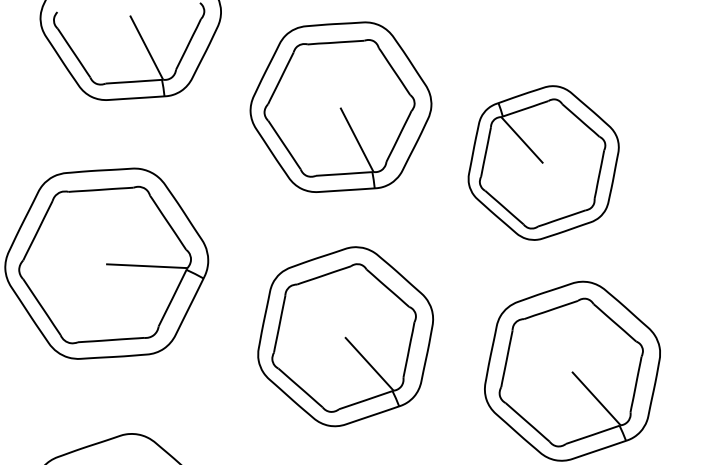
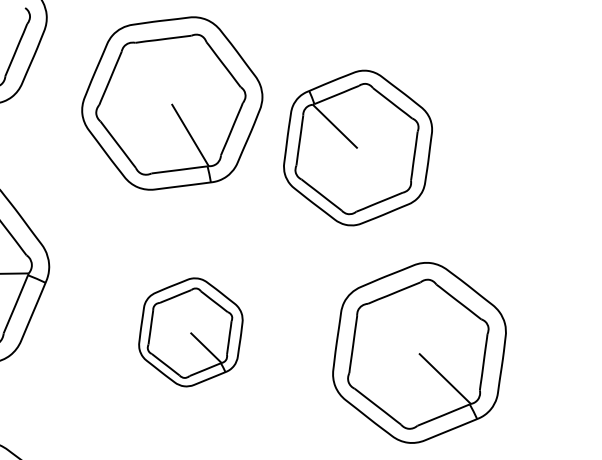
part: (543, 162) -> (357, 147), moved
part: (345, 336) -> (190, 332), size x0.6

